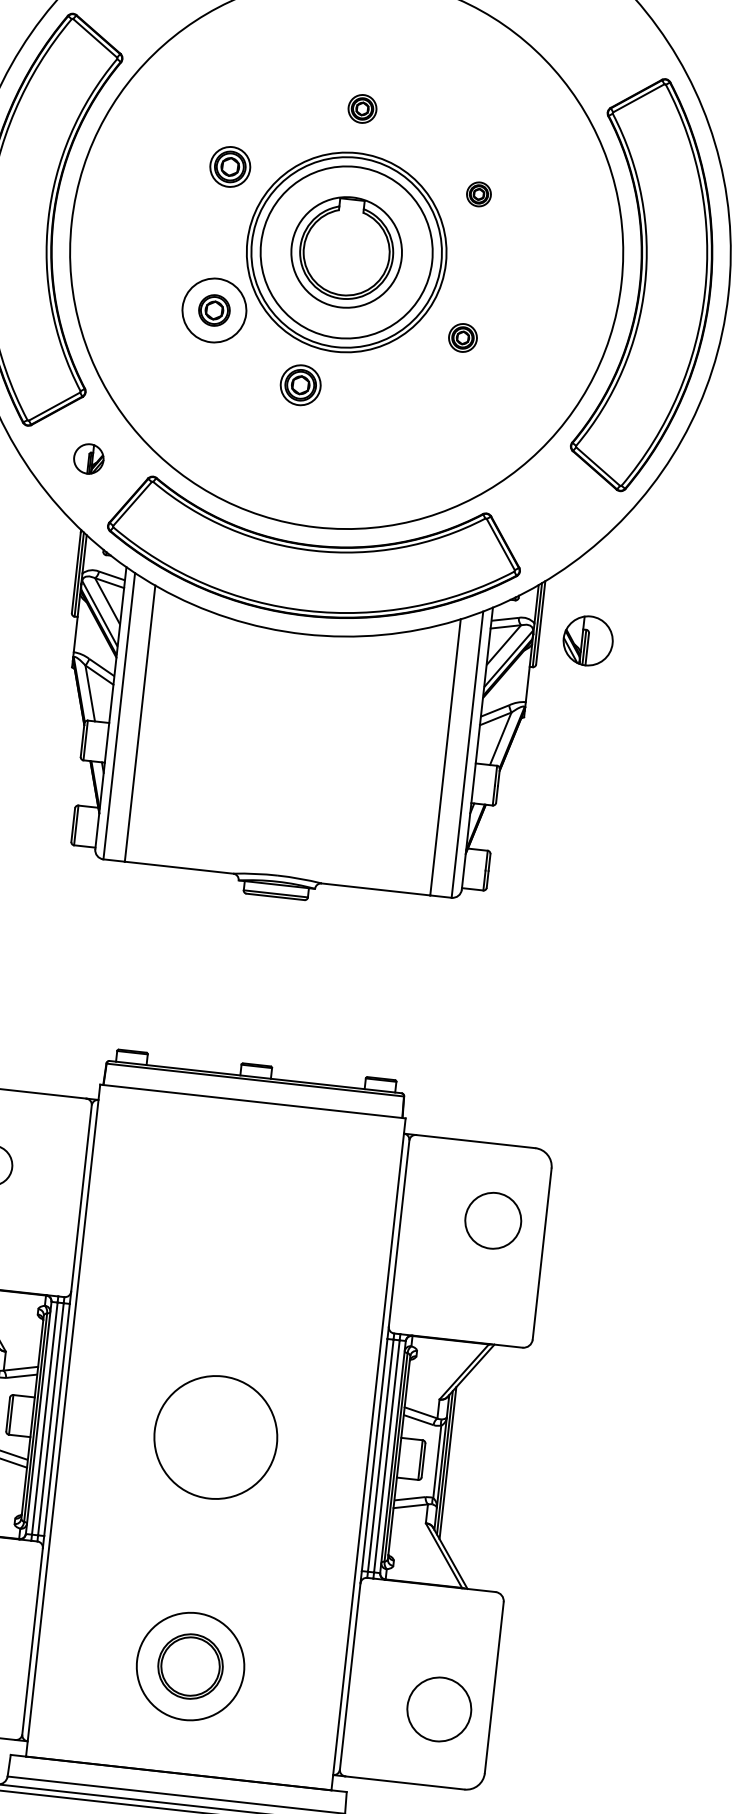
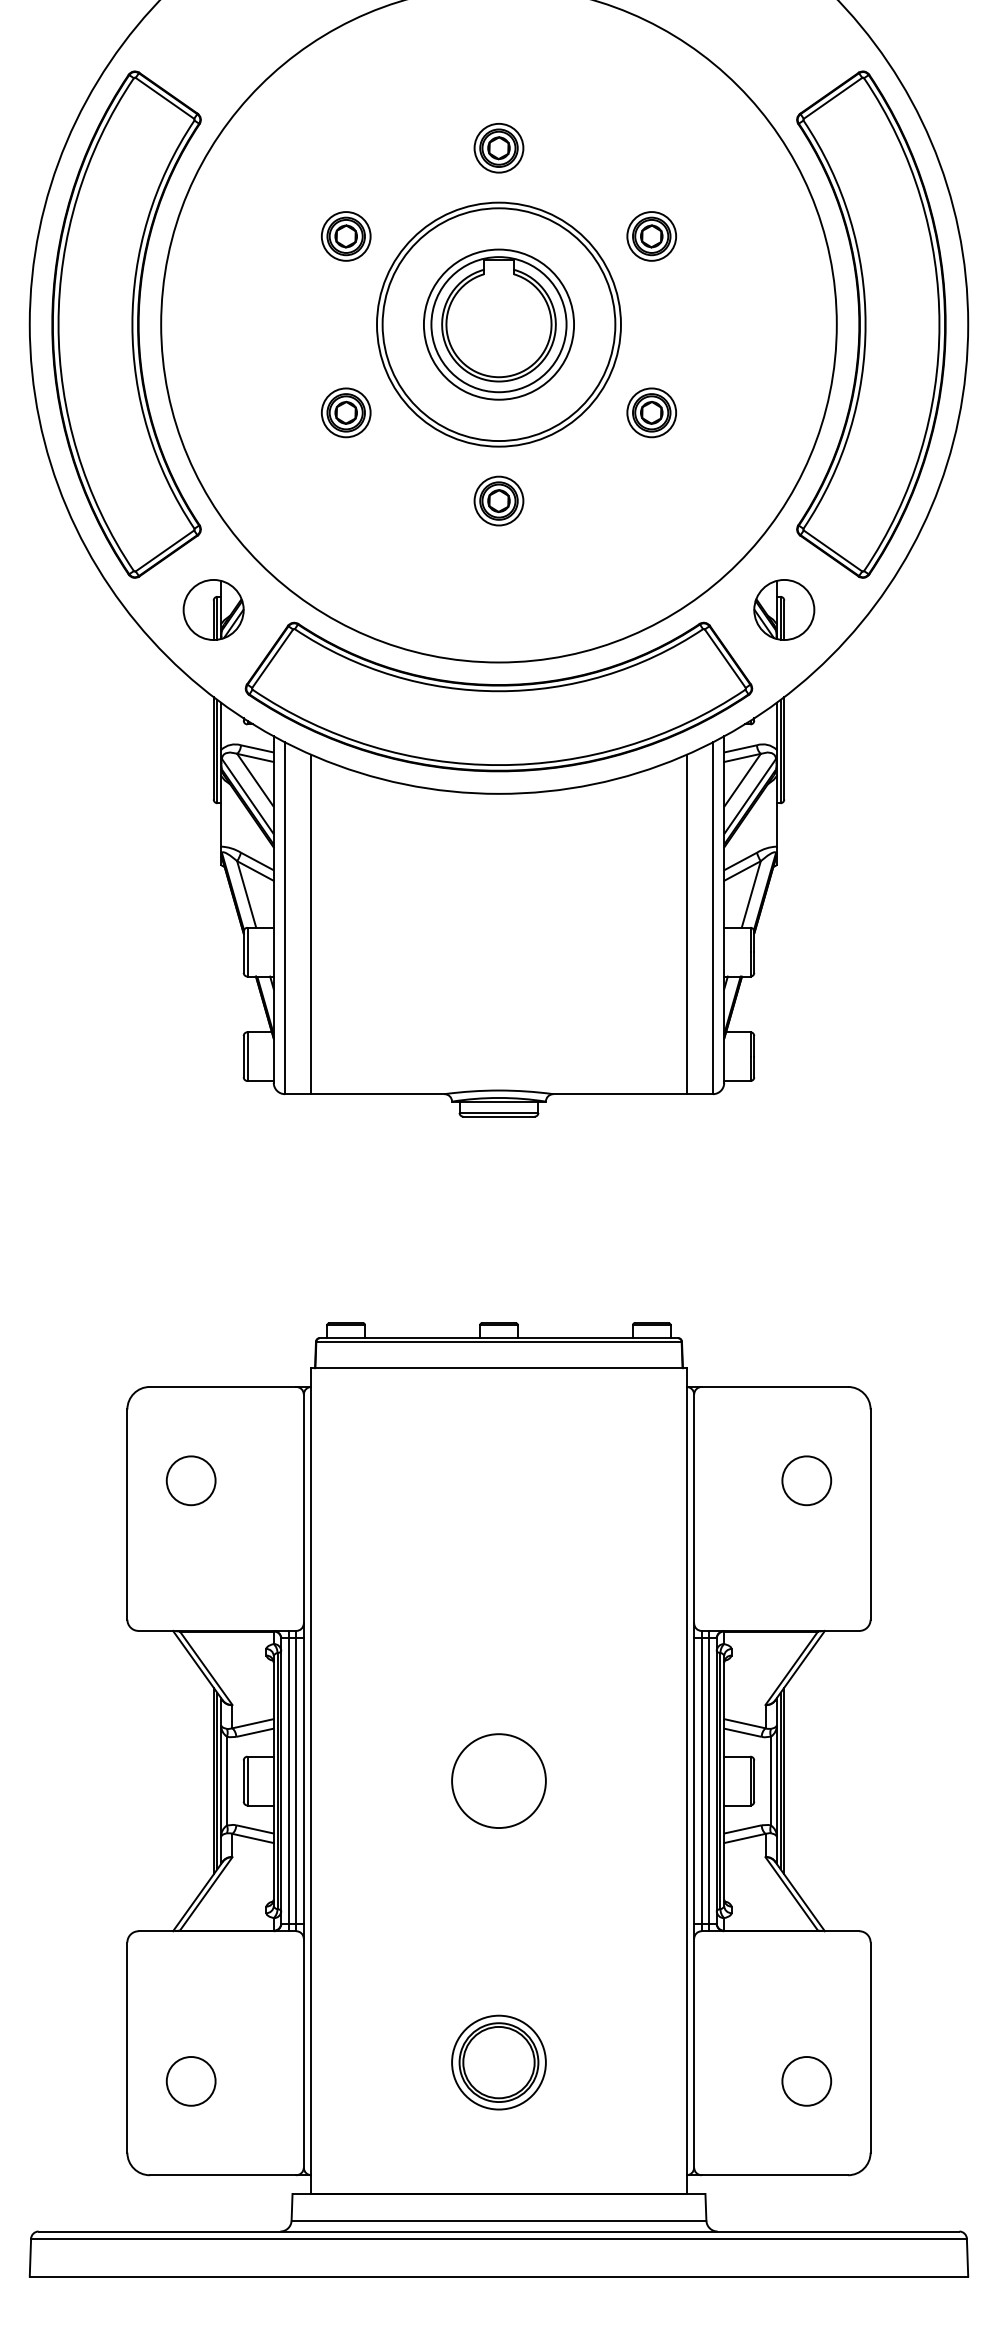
part: (362, 109) -> (498, 148), size x1.43
part: (478, 194) -> (651, 236), size x1.67
circle: (346, 252) -> (498, 324), size x0.71
circle: (213, 310) -> (345, 412), size x0.62
part: (462, 337) -> (651, 412), size x1.43
part: (300, 384) -> (498, 500), moved
part: (88, 458) -> (213, 609), size x1.67
part: (588, 640) -> (784, 609), moved
circle: (493, 1220) -> (806, 1480), size x0.71
circle: (215, 1437) -> (498, 1781), size x0.62
circle: (190, 1666) -> (498, 2062), size x0.71
circle: (439, 1709) -> (806, 2081), size x0.62

